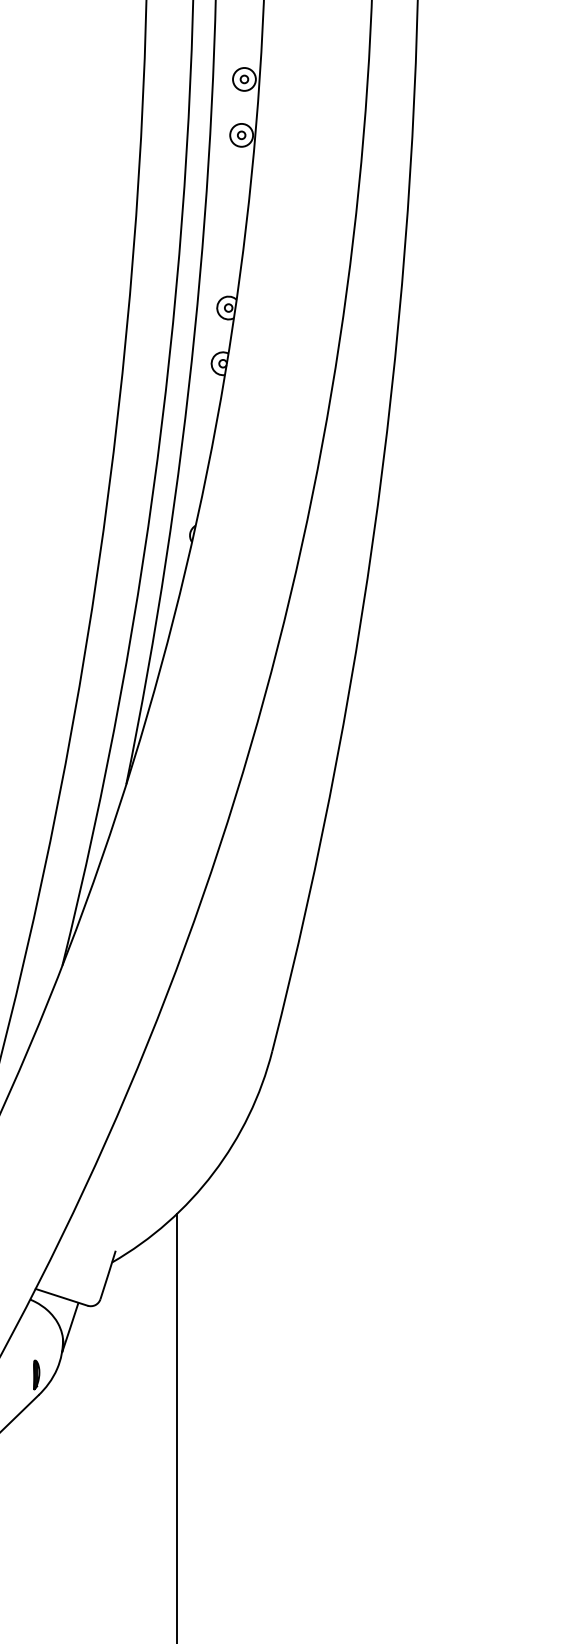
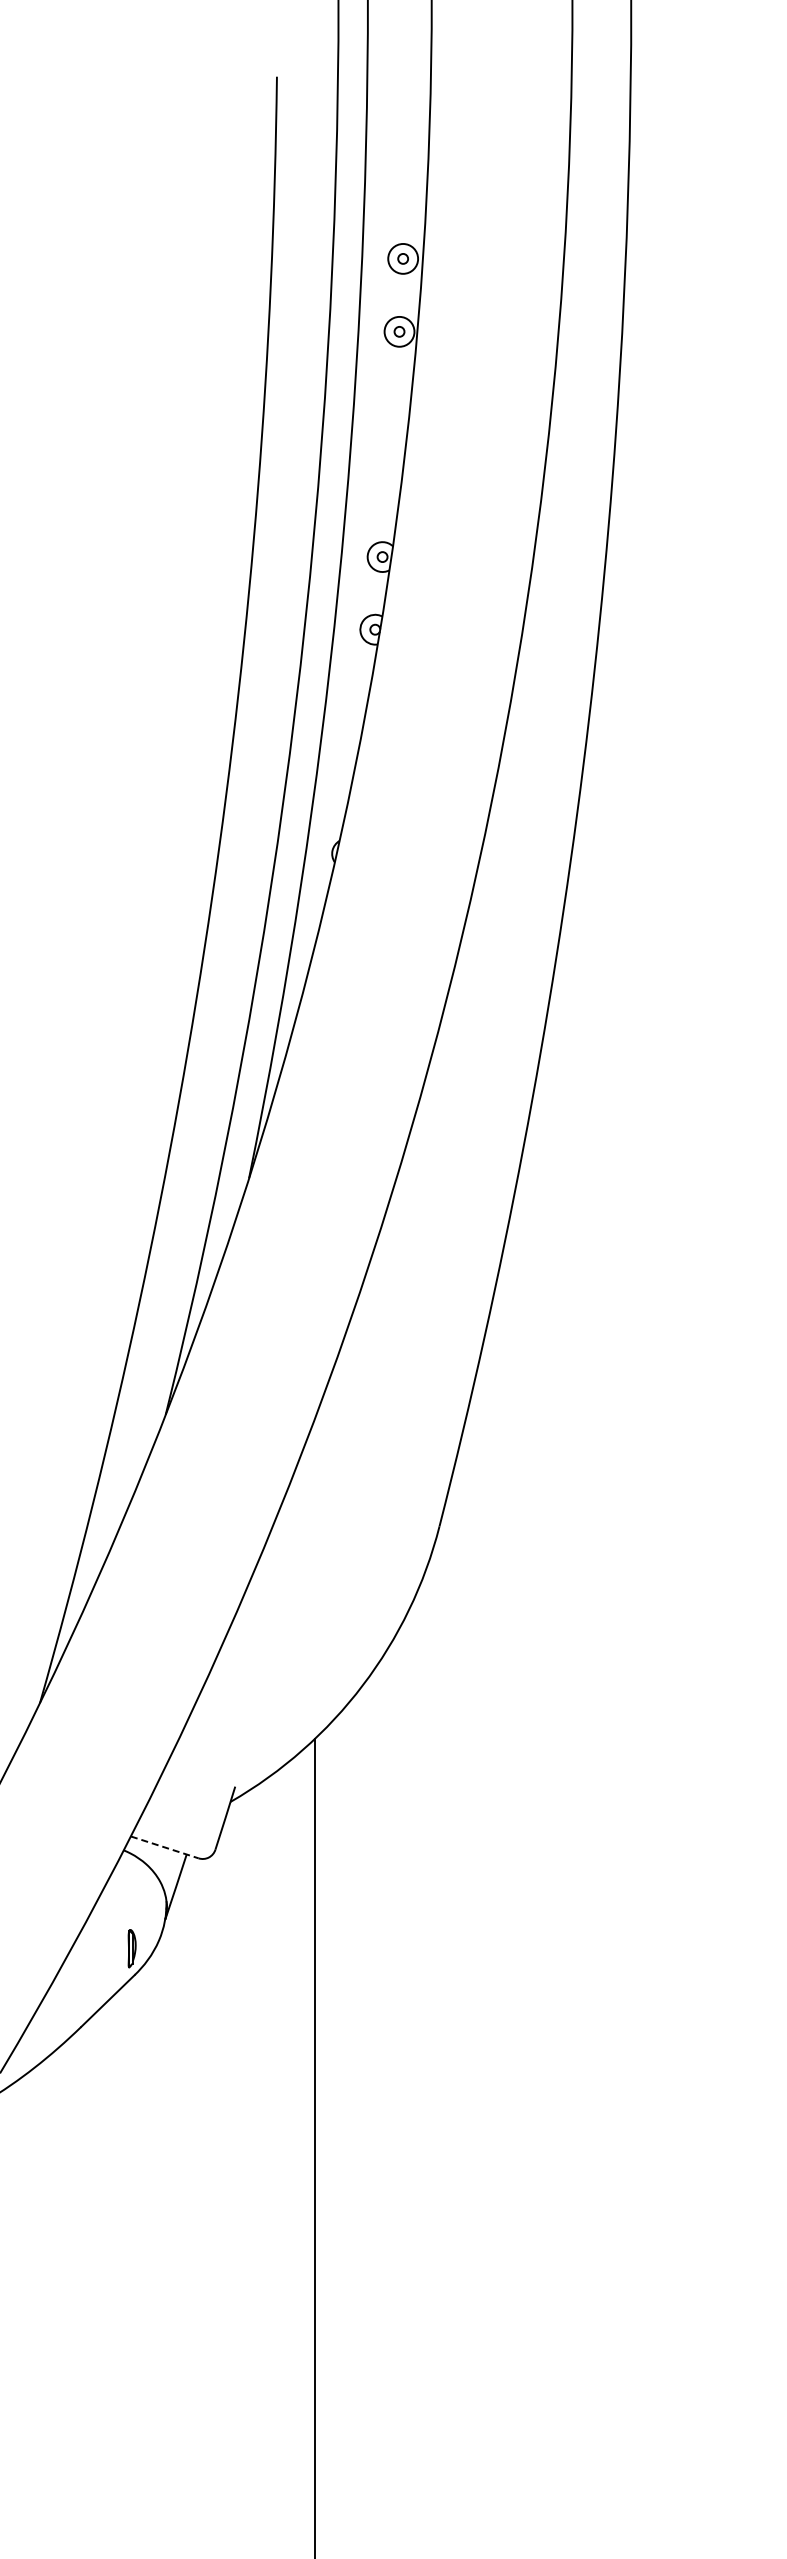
line: (61, 1297) -> (164, 1847), solid -> dashed

